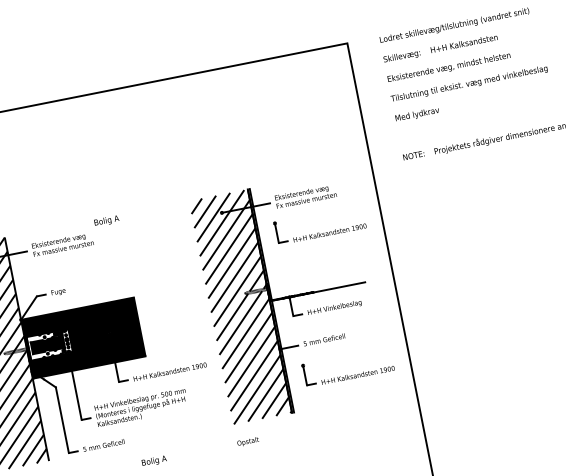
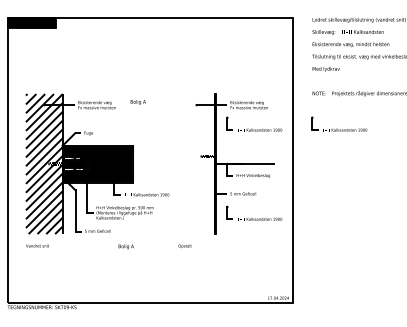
part: (455, 197) -> (339, 123), added
text: (105, 221) -> (137, 102), moved
hatch: (240, 307) -> (196, 164), removed

